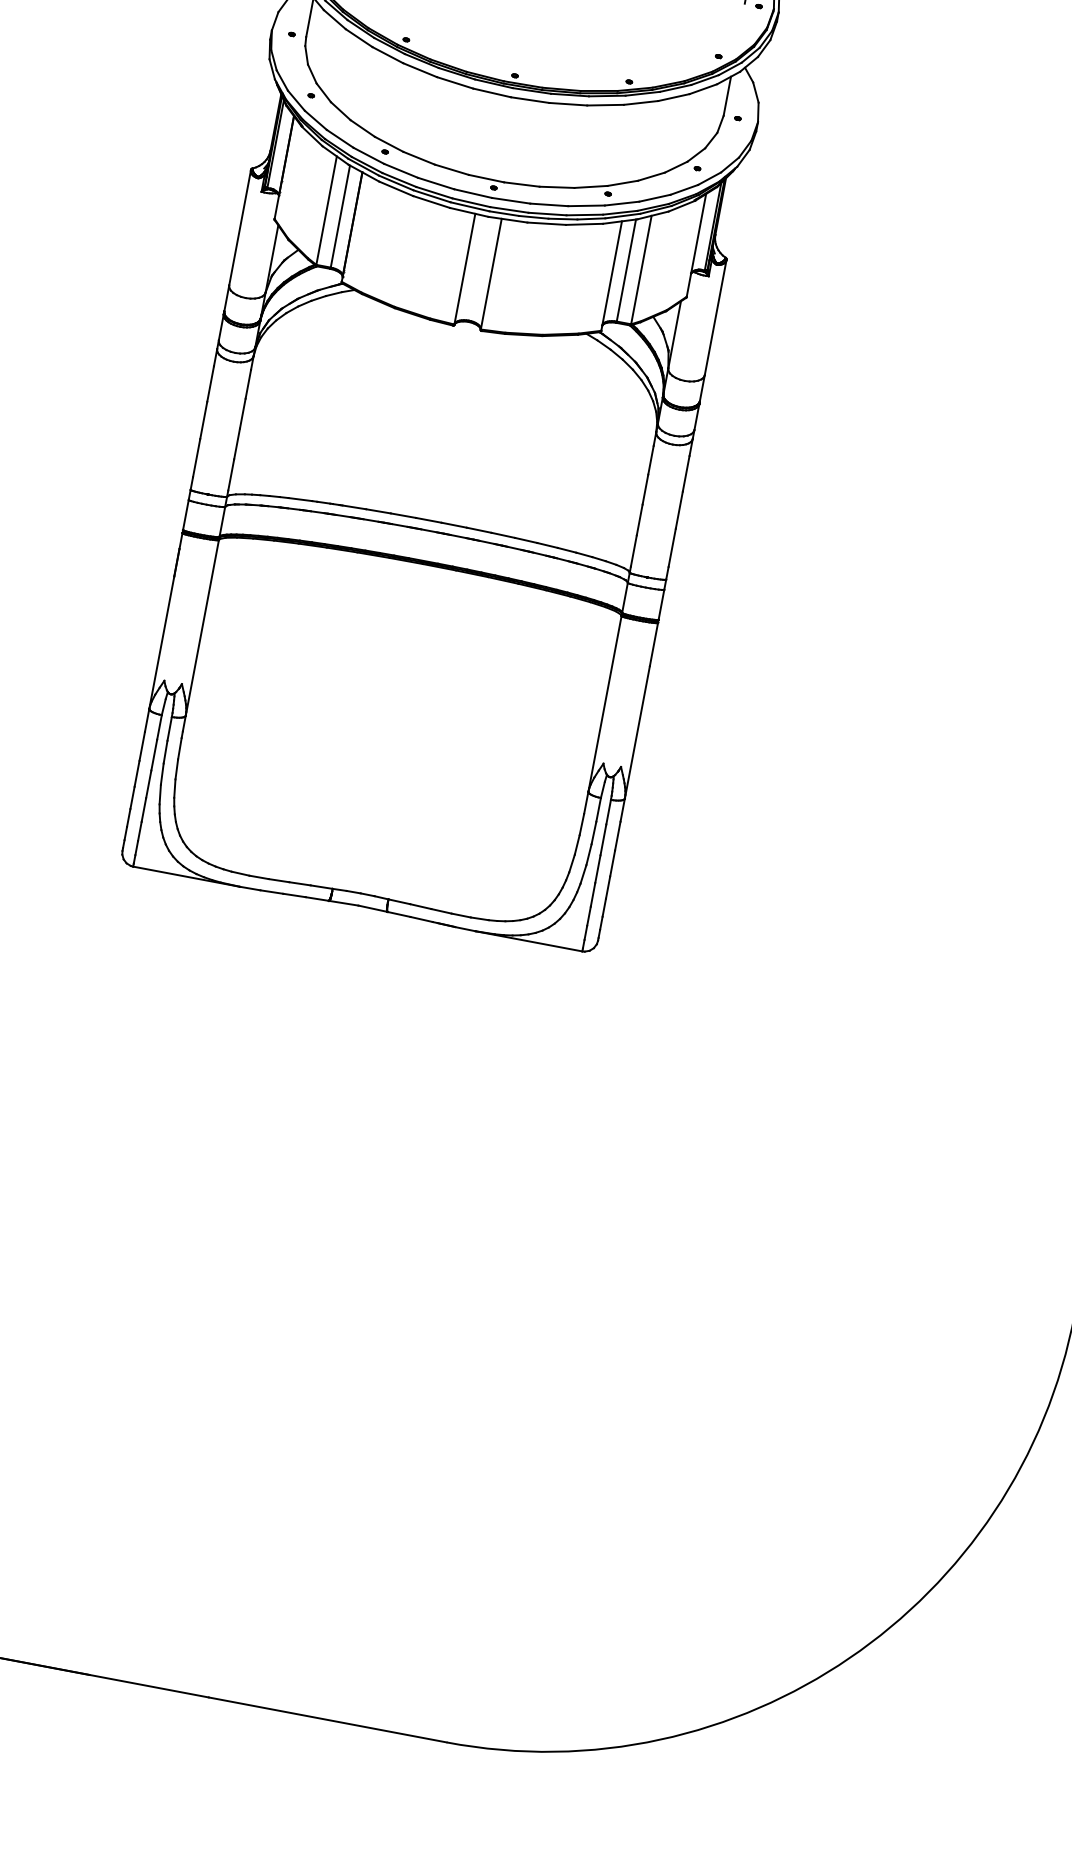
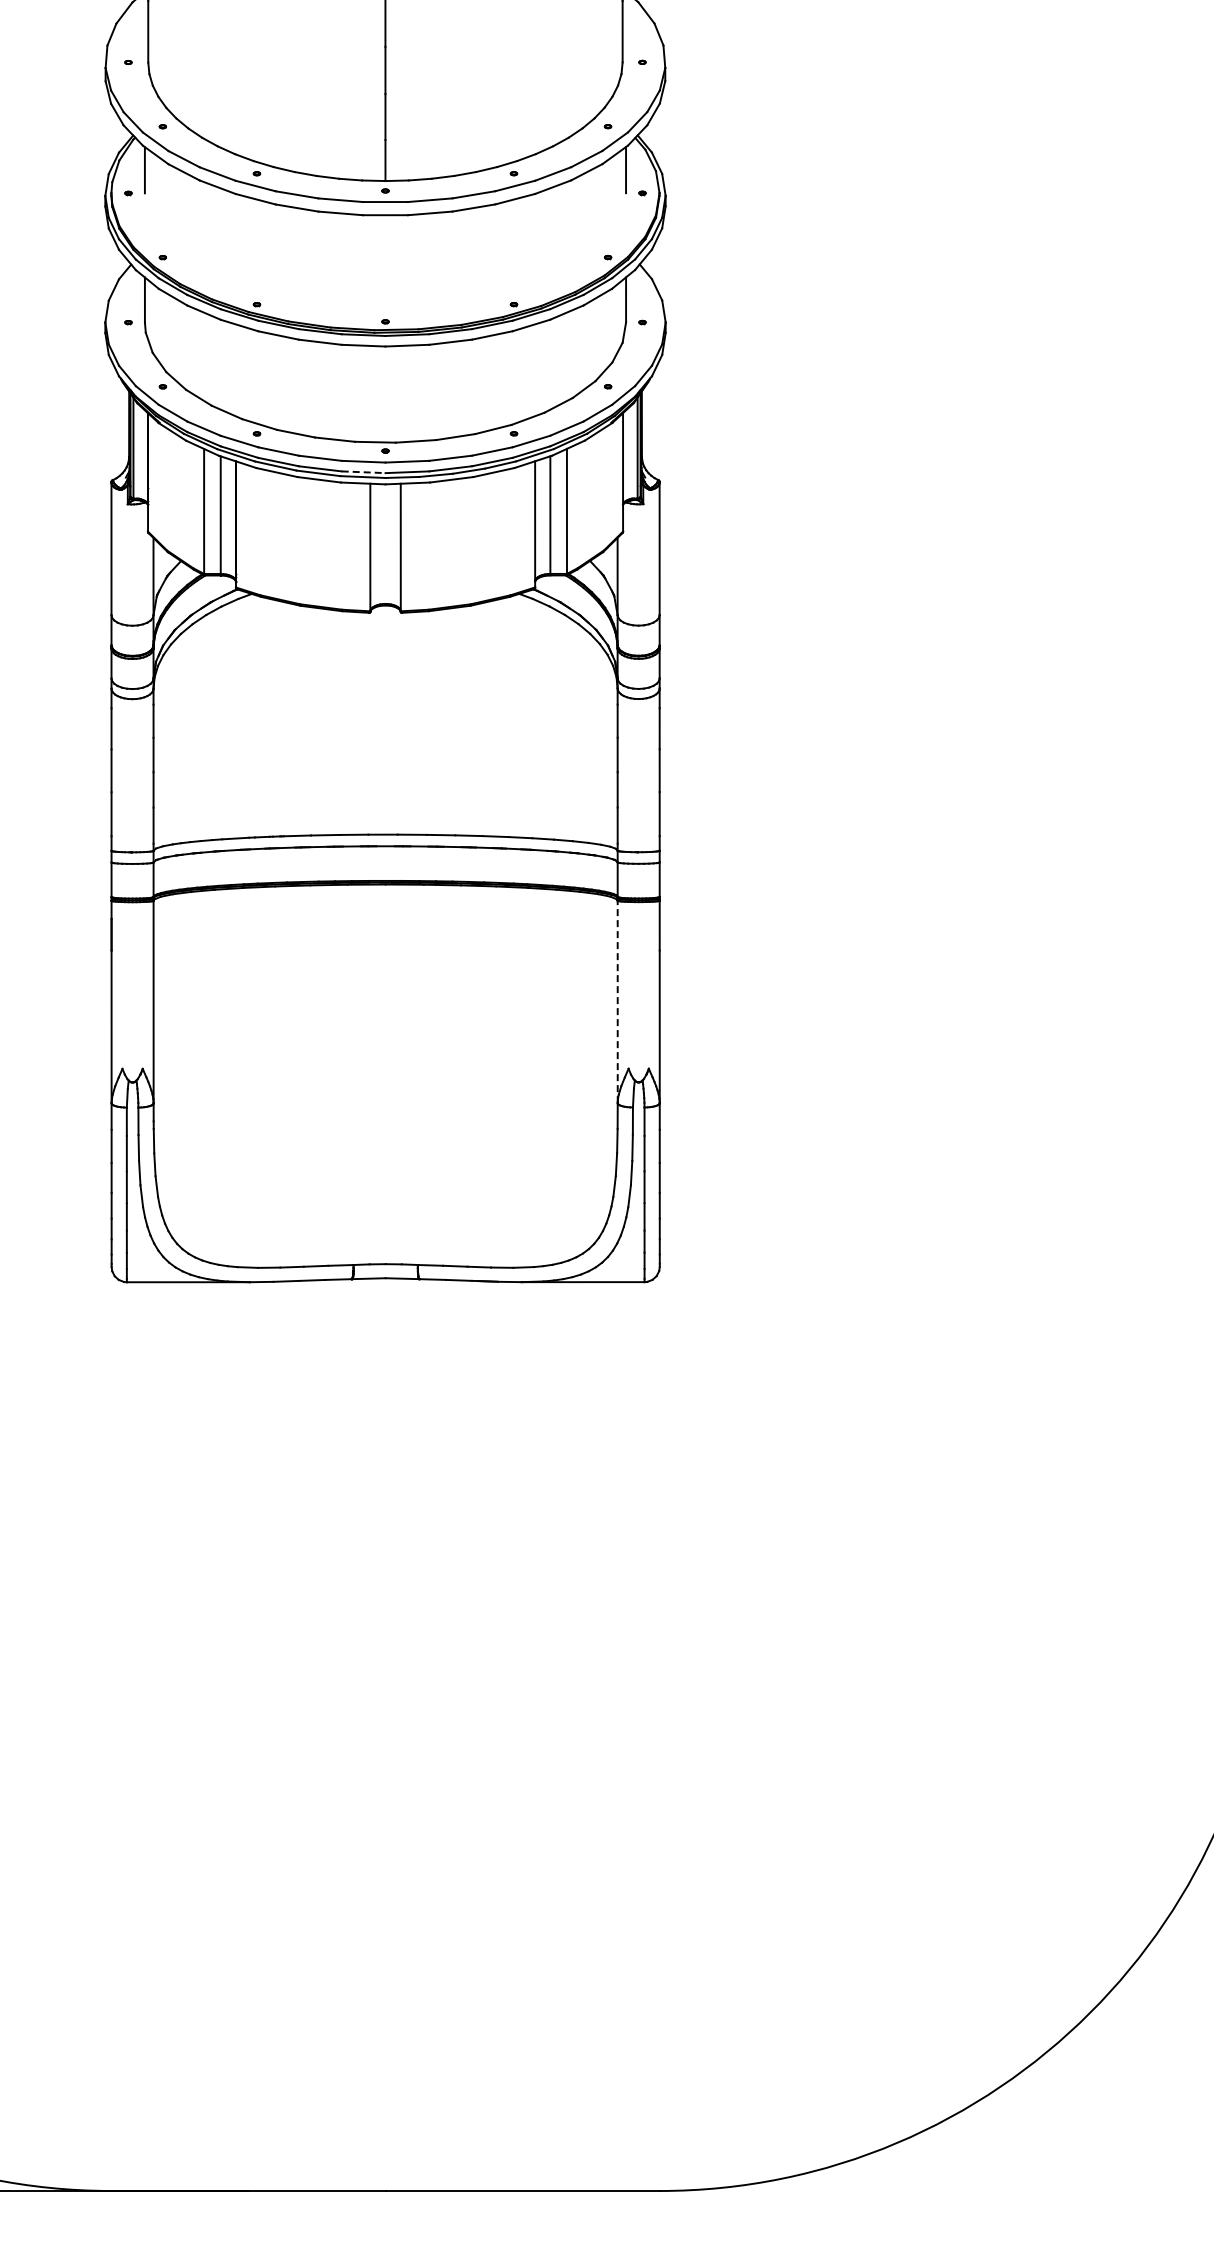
line: (471, 202) -> (363, 472), solid -> dashed
line: (604, 703) -> (617, 1001), solid -> dashed

